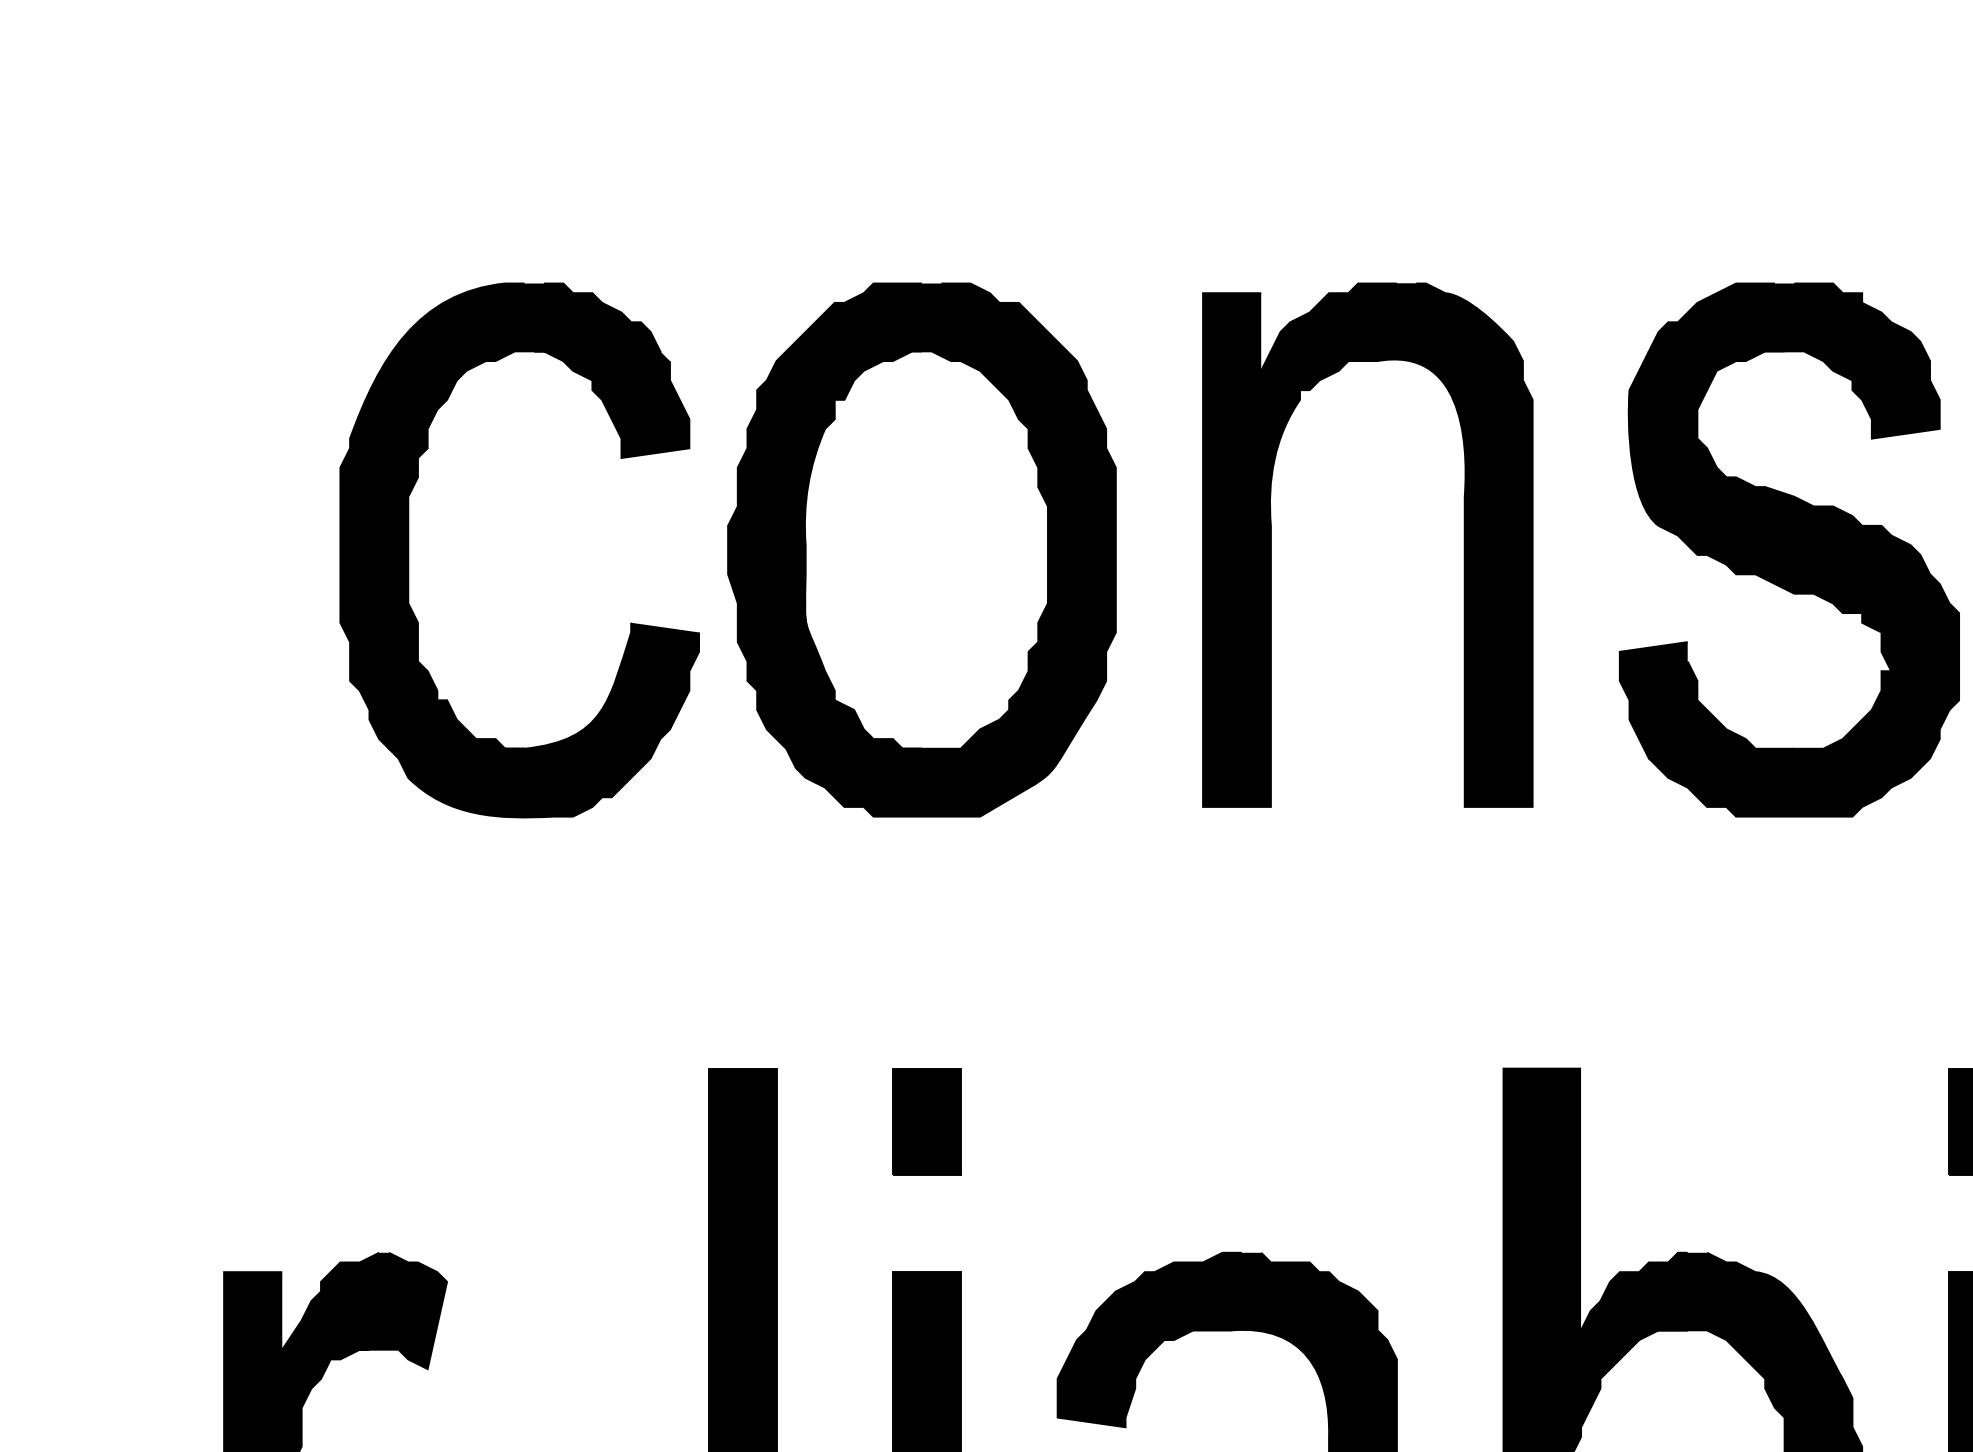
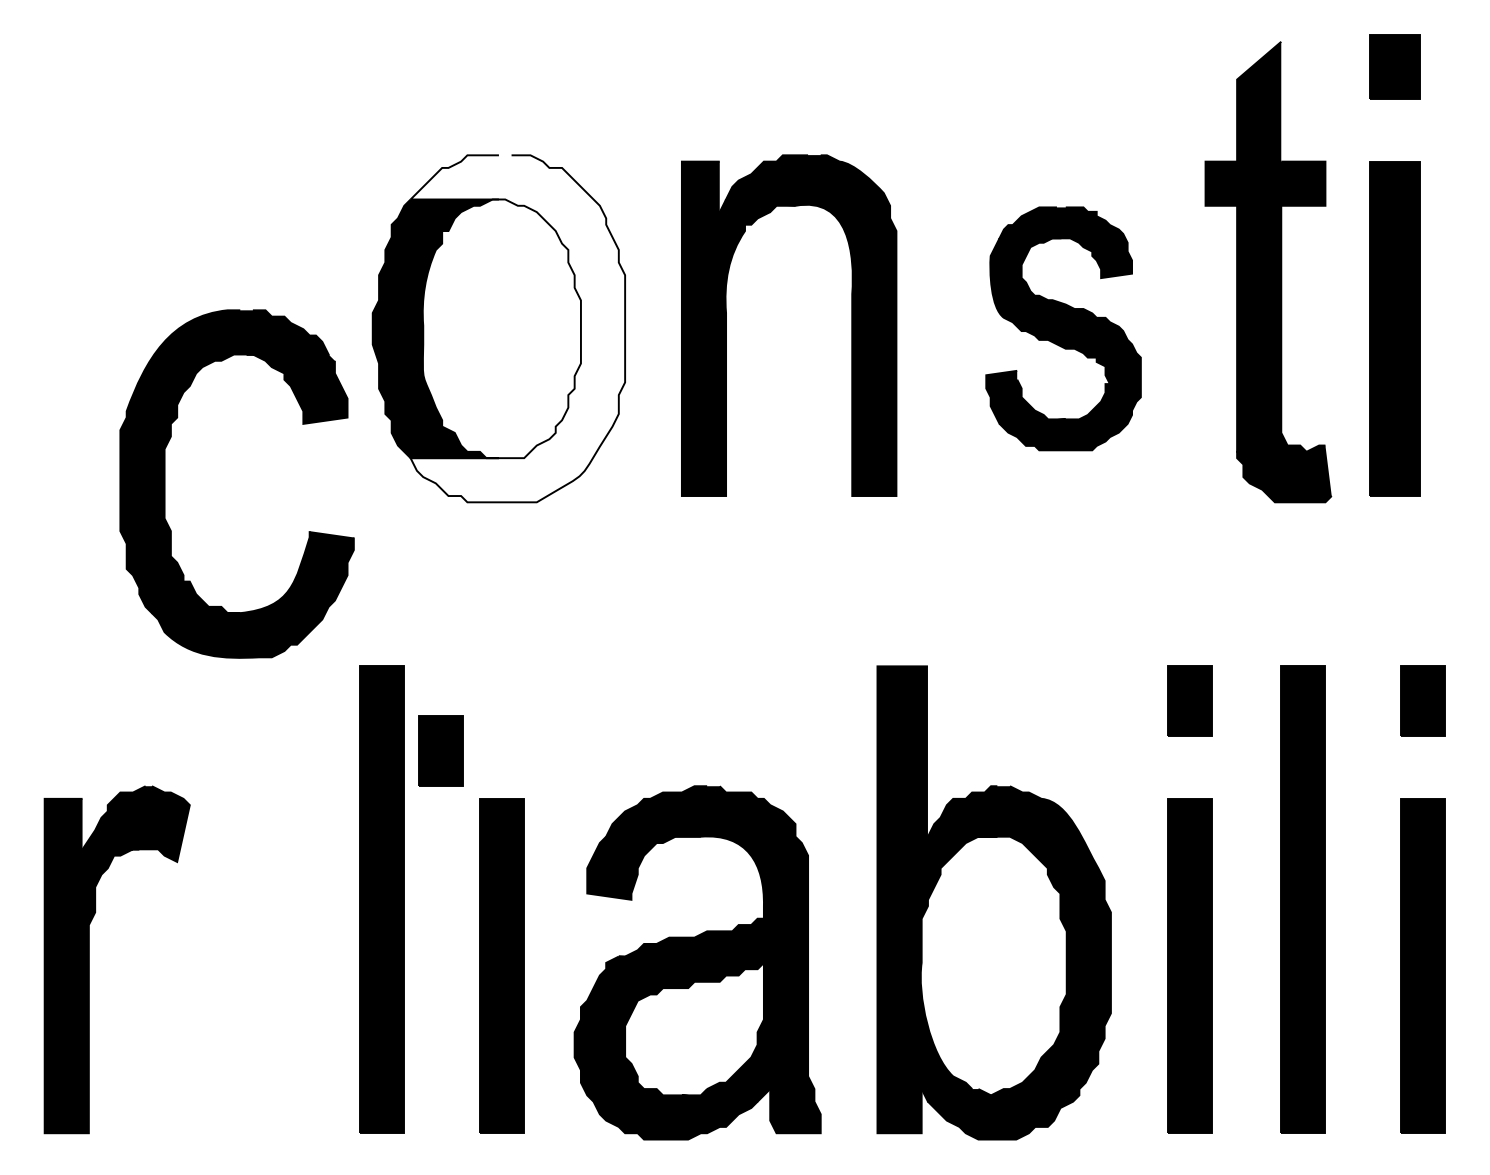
part: (409, 549) -> (165, 483), moved
fill: (950, 549) -> (517, 328), removed
part: (1789, 549) -> (1063, 328), size x0.7
part: (925, 1121) -> (440, 750), moved

